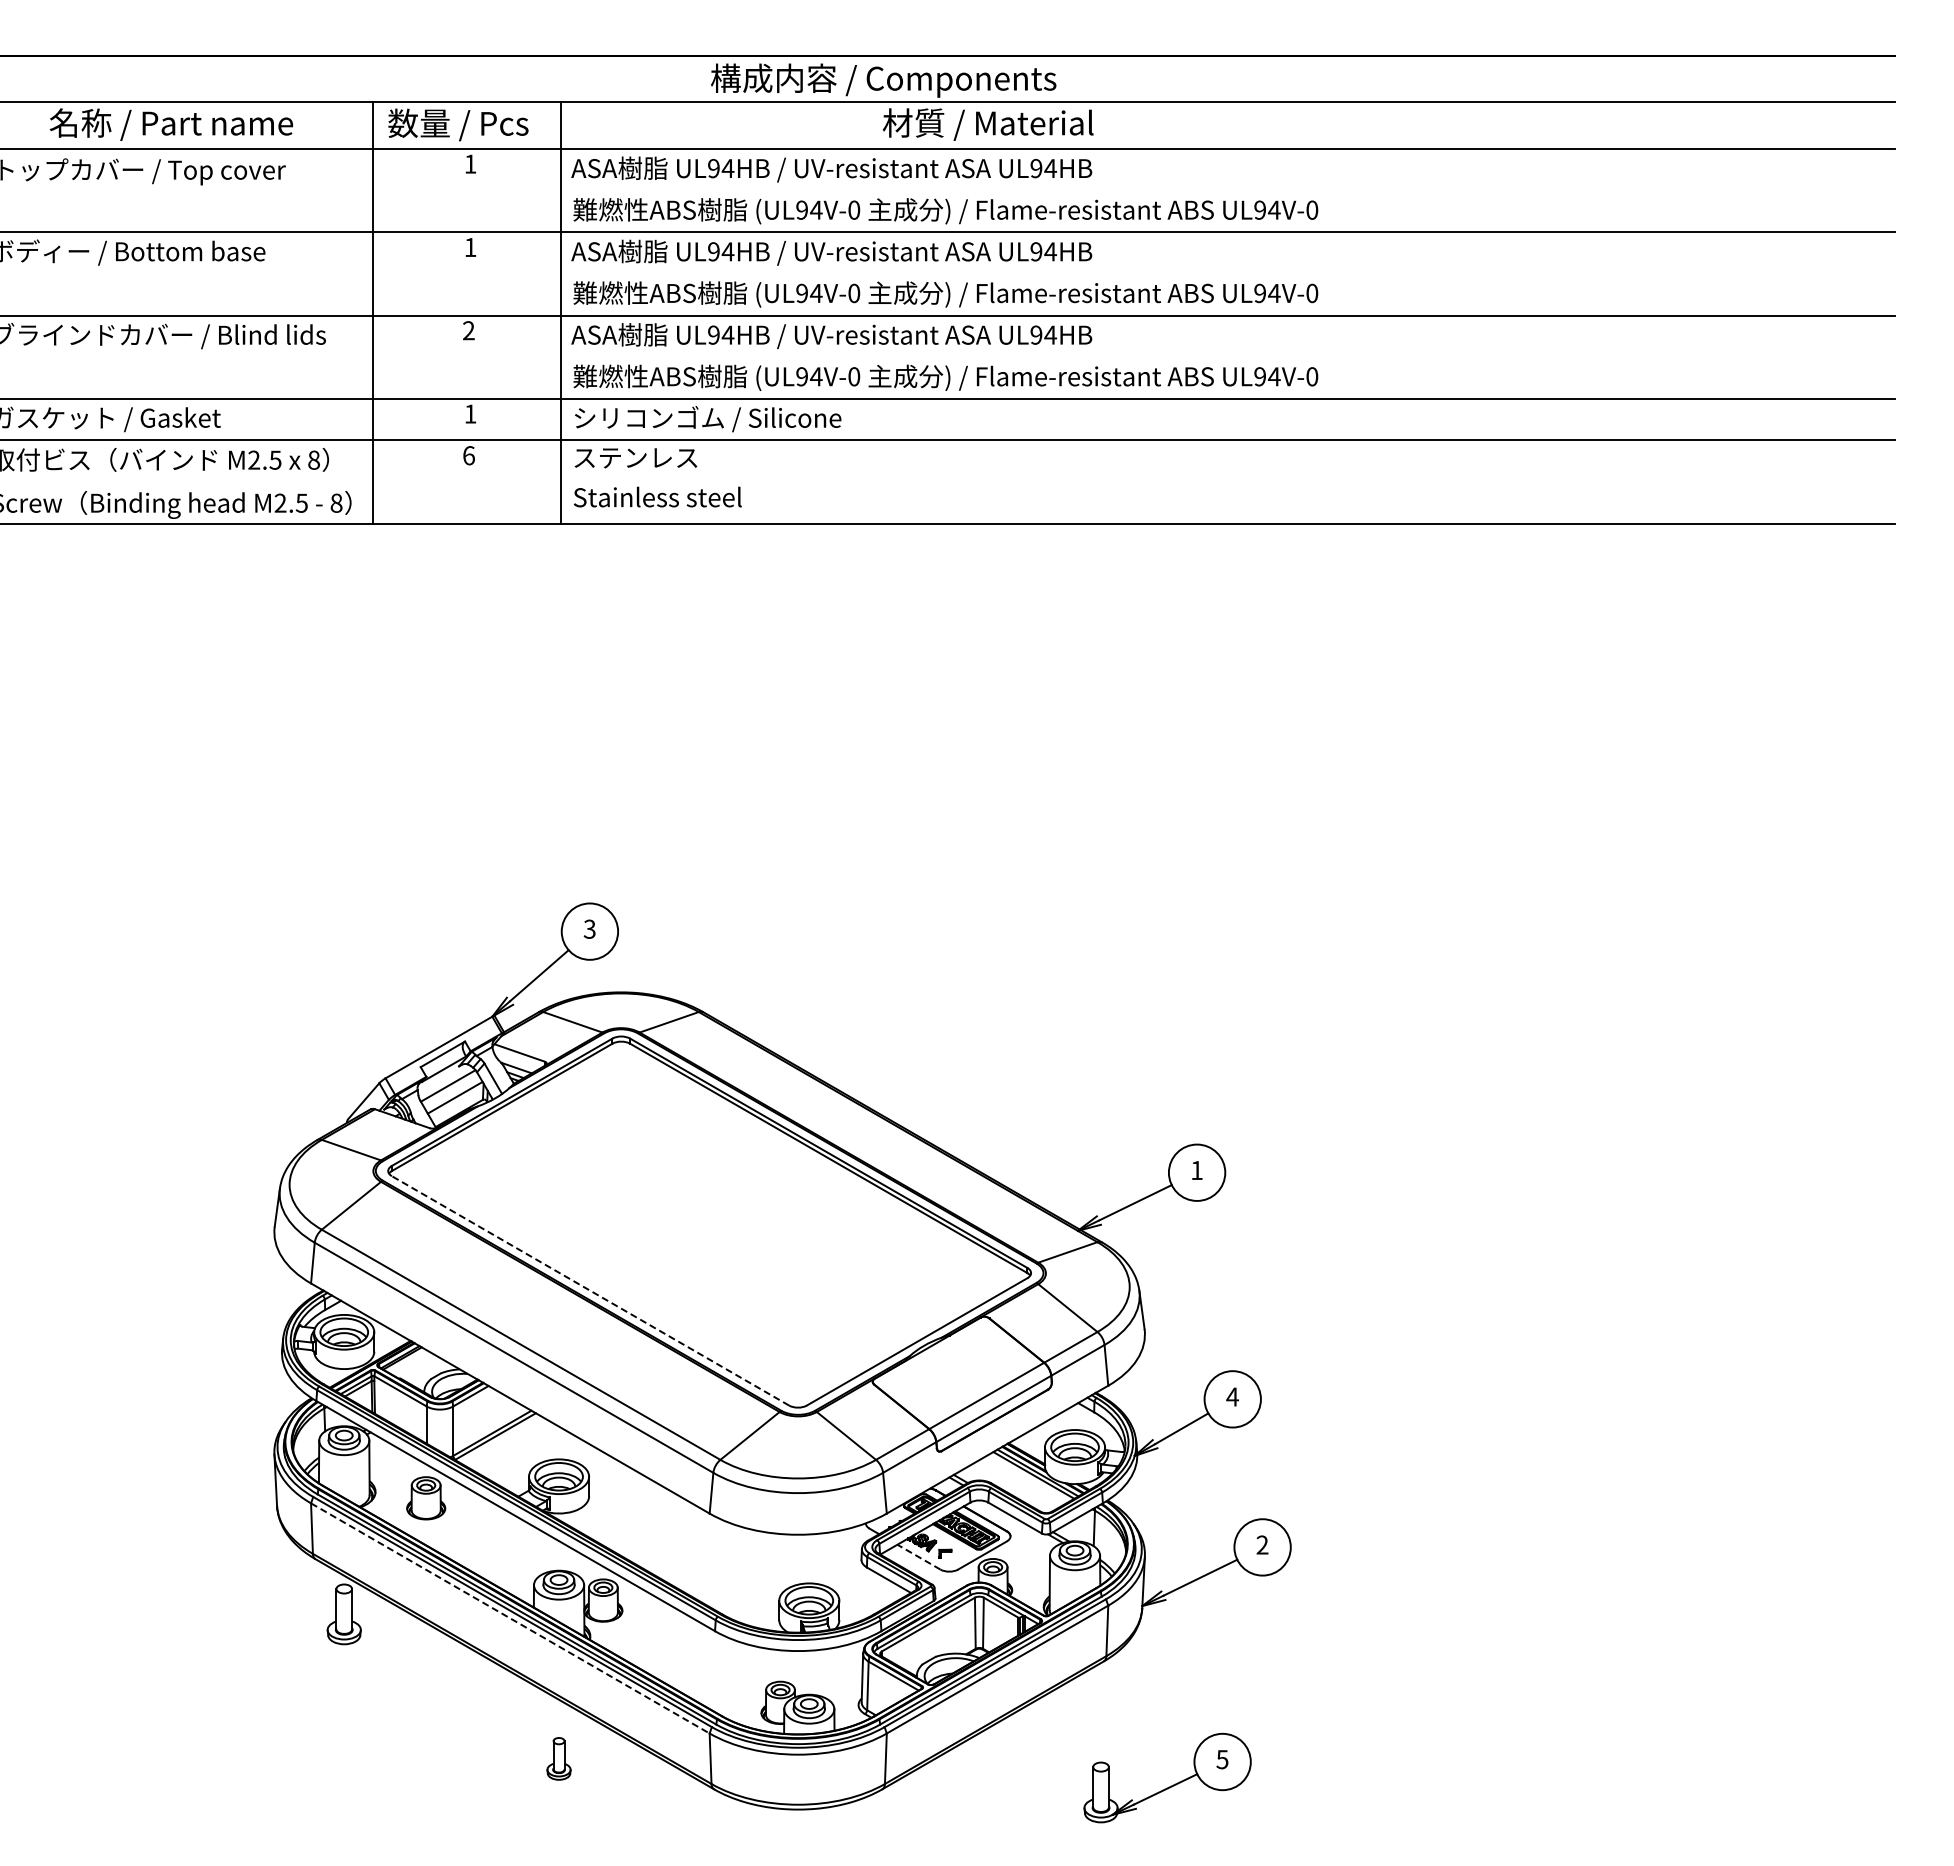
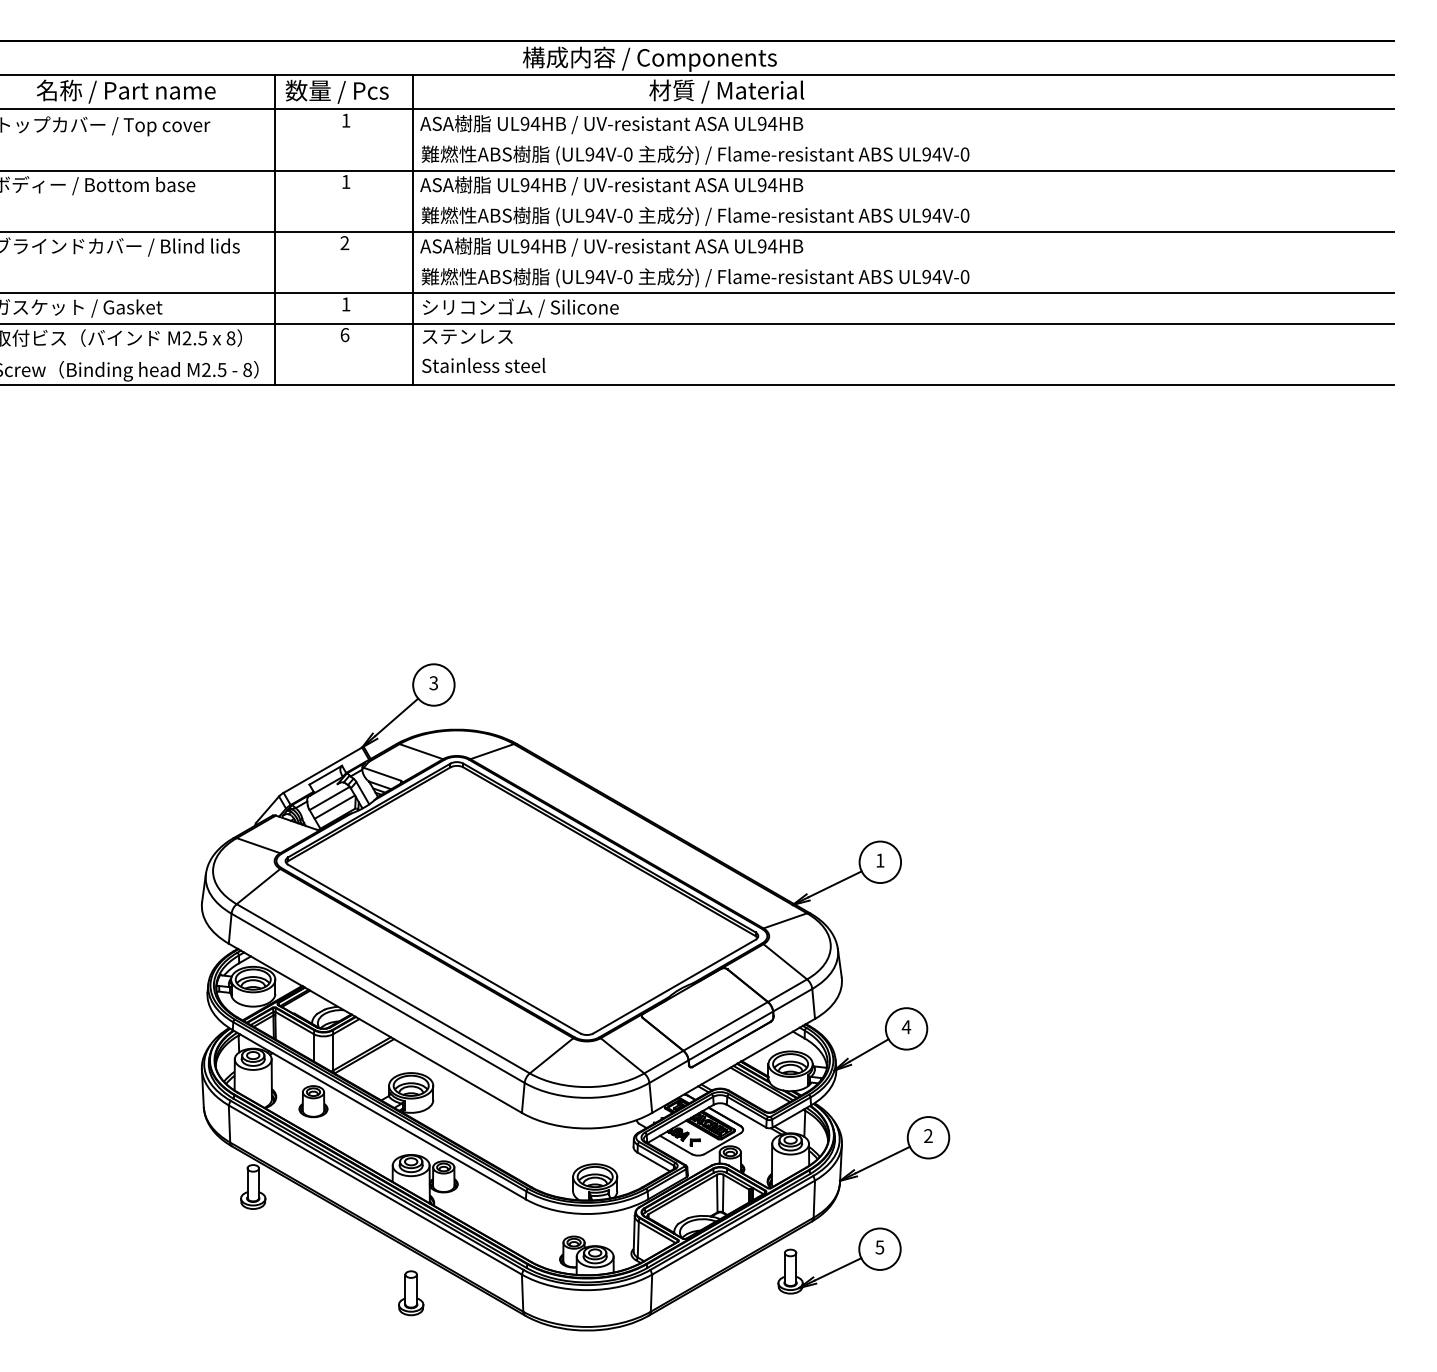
line: (590, 1290) -> (434, 948), dashed -> solid
line: (918, 1557) -> (675, 1145), dashed -> solid
line: (510, 1618) -> (375, 1190), dashed -> solid
part: (558, 1758) -> (410, 1292), size x1.43
part: (1171, 1785) -> (842, 1266), moved

